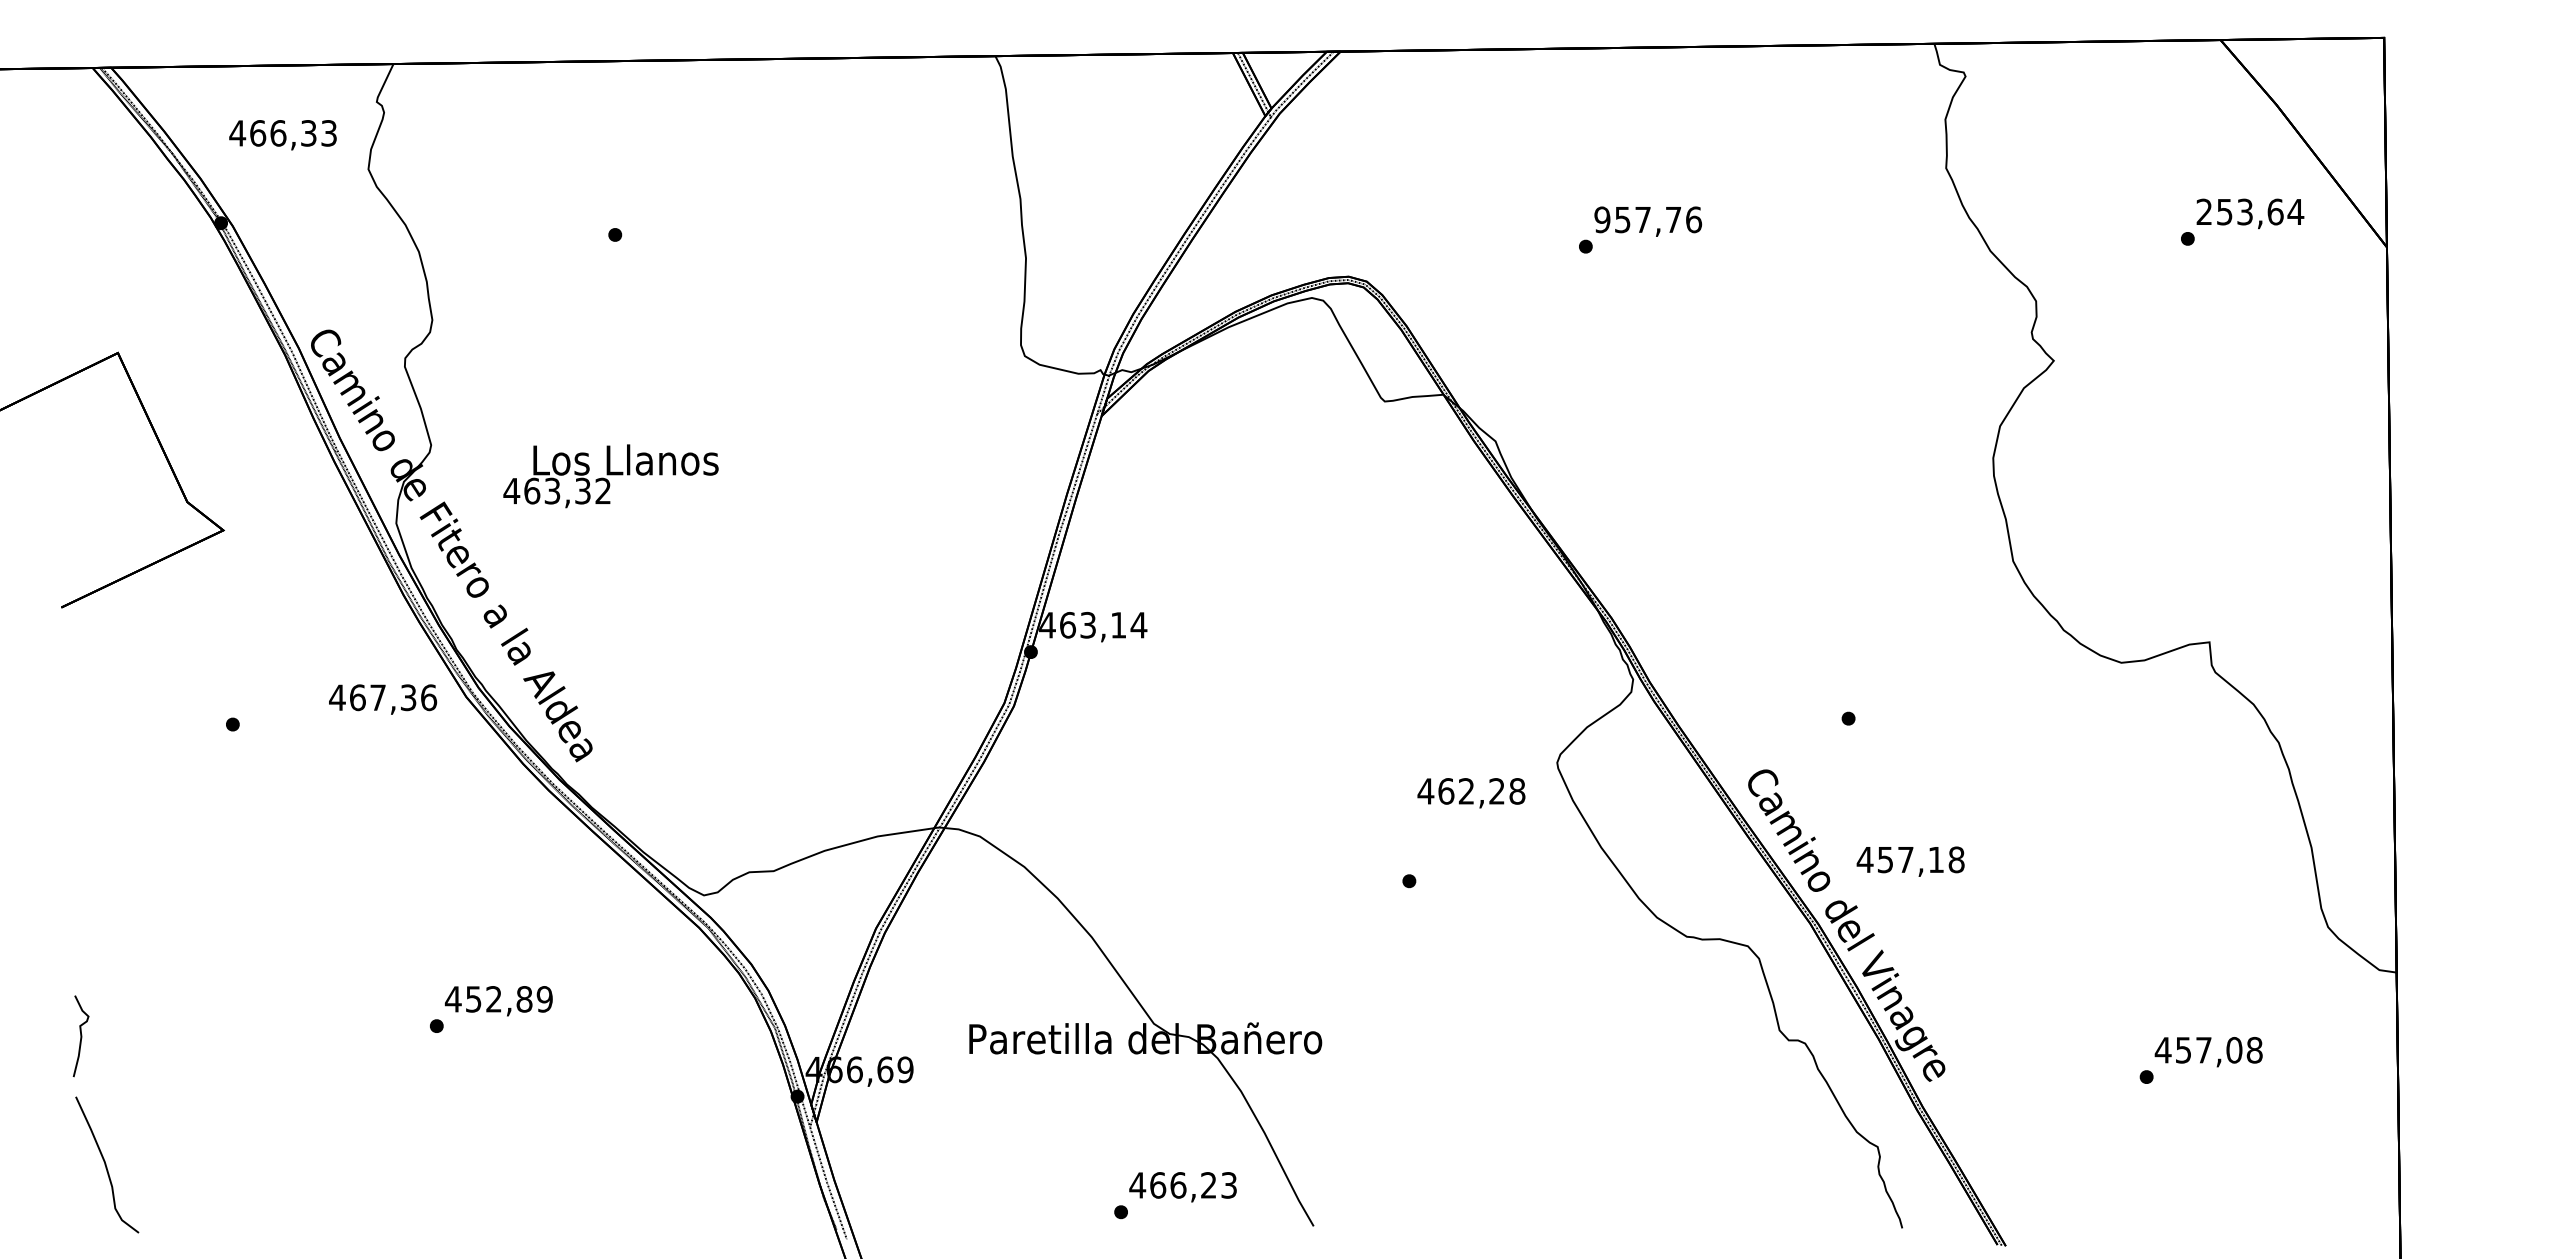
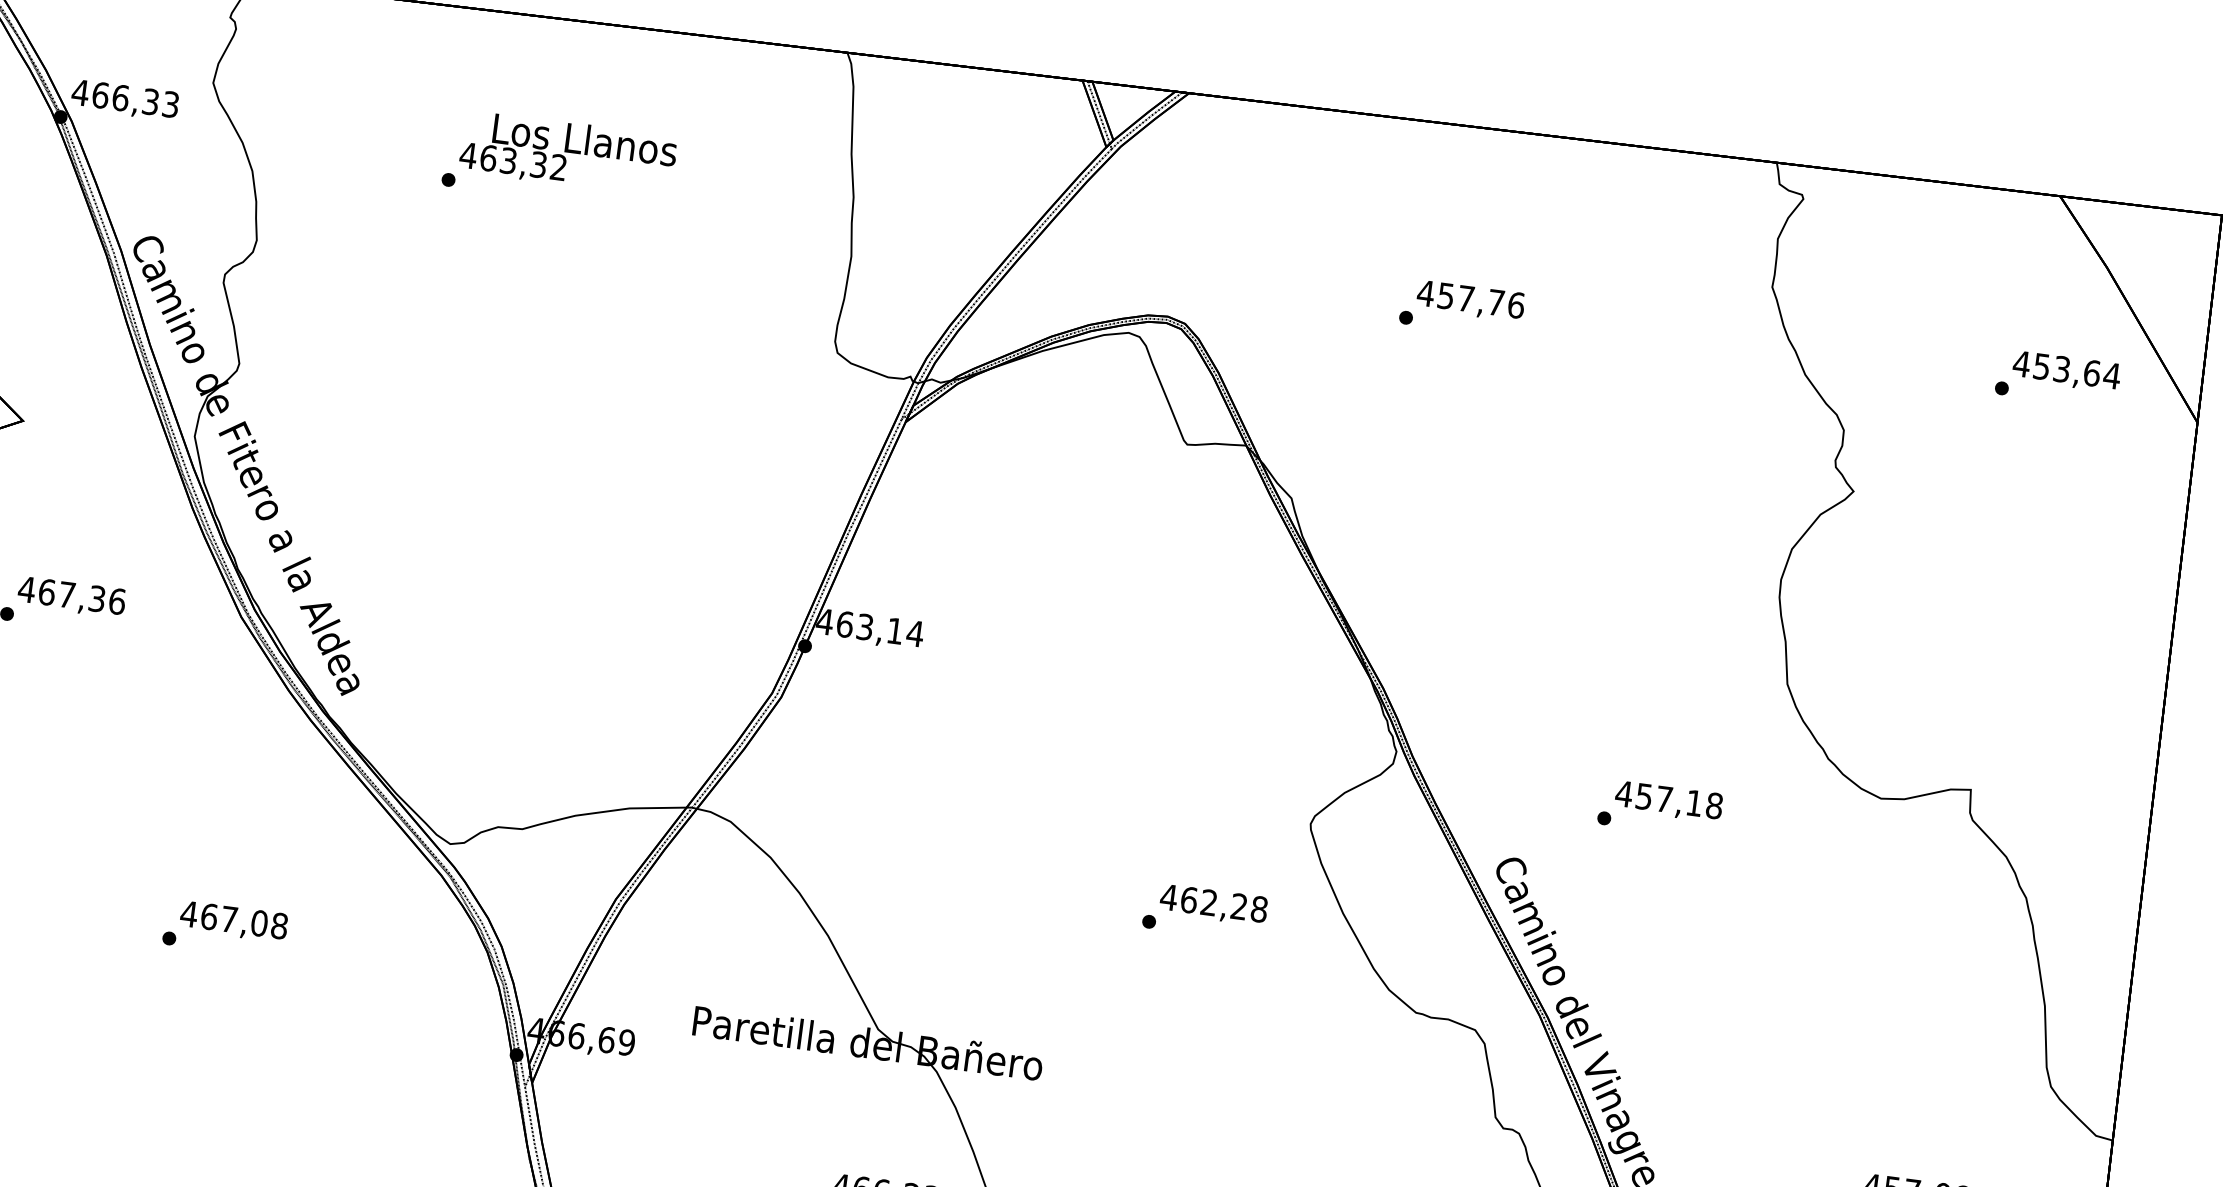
text: (282, 135) -> (124, 100), moved
text: (2204, 211) -> (2021, 363), 253,64 -> 453,64
text: (1602, 219) -> (1426, 293), 957,76 -> 457,76
text: (610, 476) -> (567, 153), moved
text: (383, 699) -> (72, 597), moved
text: (1471, 793) -> (1213, 905), moved
text: (1910, 861) -> (1668, 801), moved
text: (508, 999) -> (243, 921), 452,89 -> 467,08

